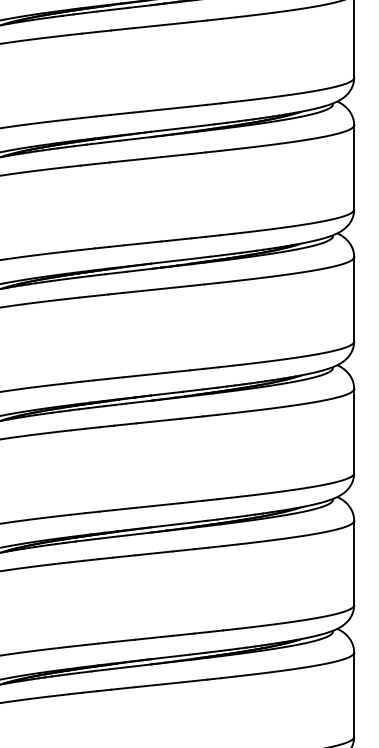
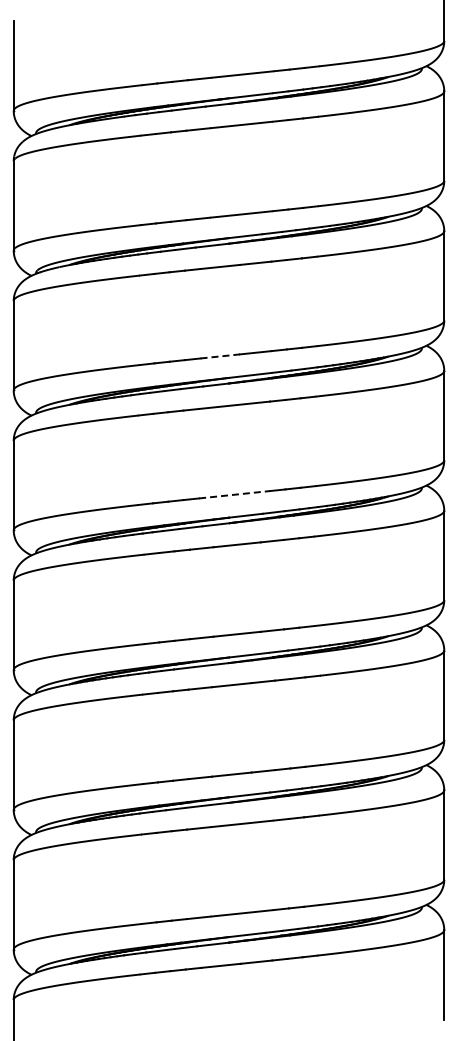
line: (143, 243) -> (220, 356), solid -> dashed
line: (156, 373) -> (234, 494), solid -> dashed

